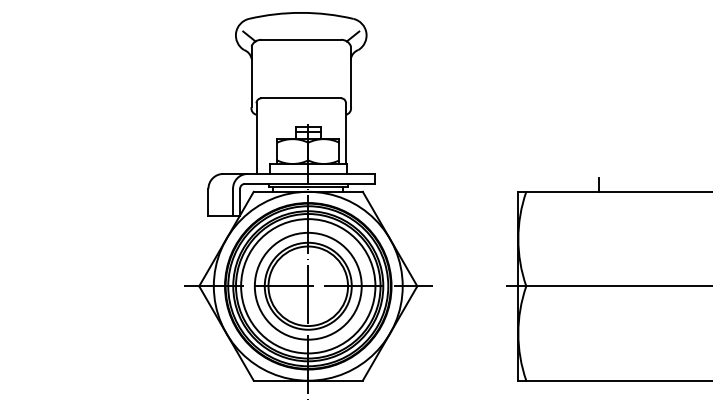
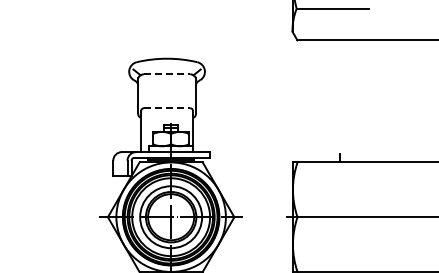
line: (301, 40) -> (167, 74), solid -> dashed
line: (301, 98) -> (167, 108), solid -> dashed

